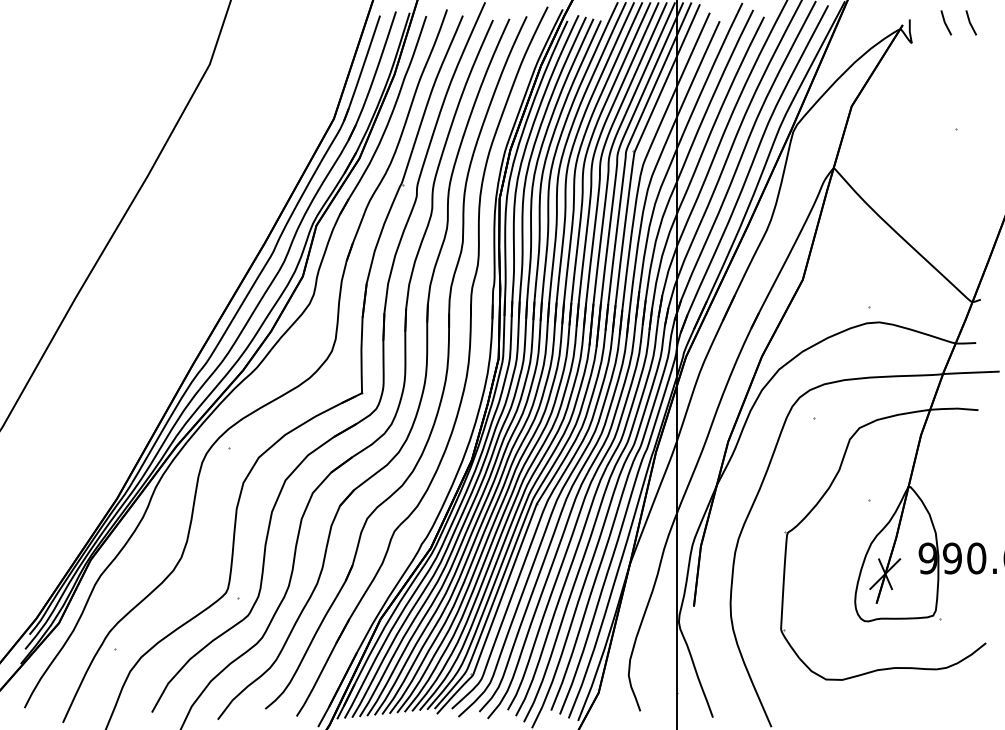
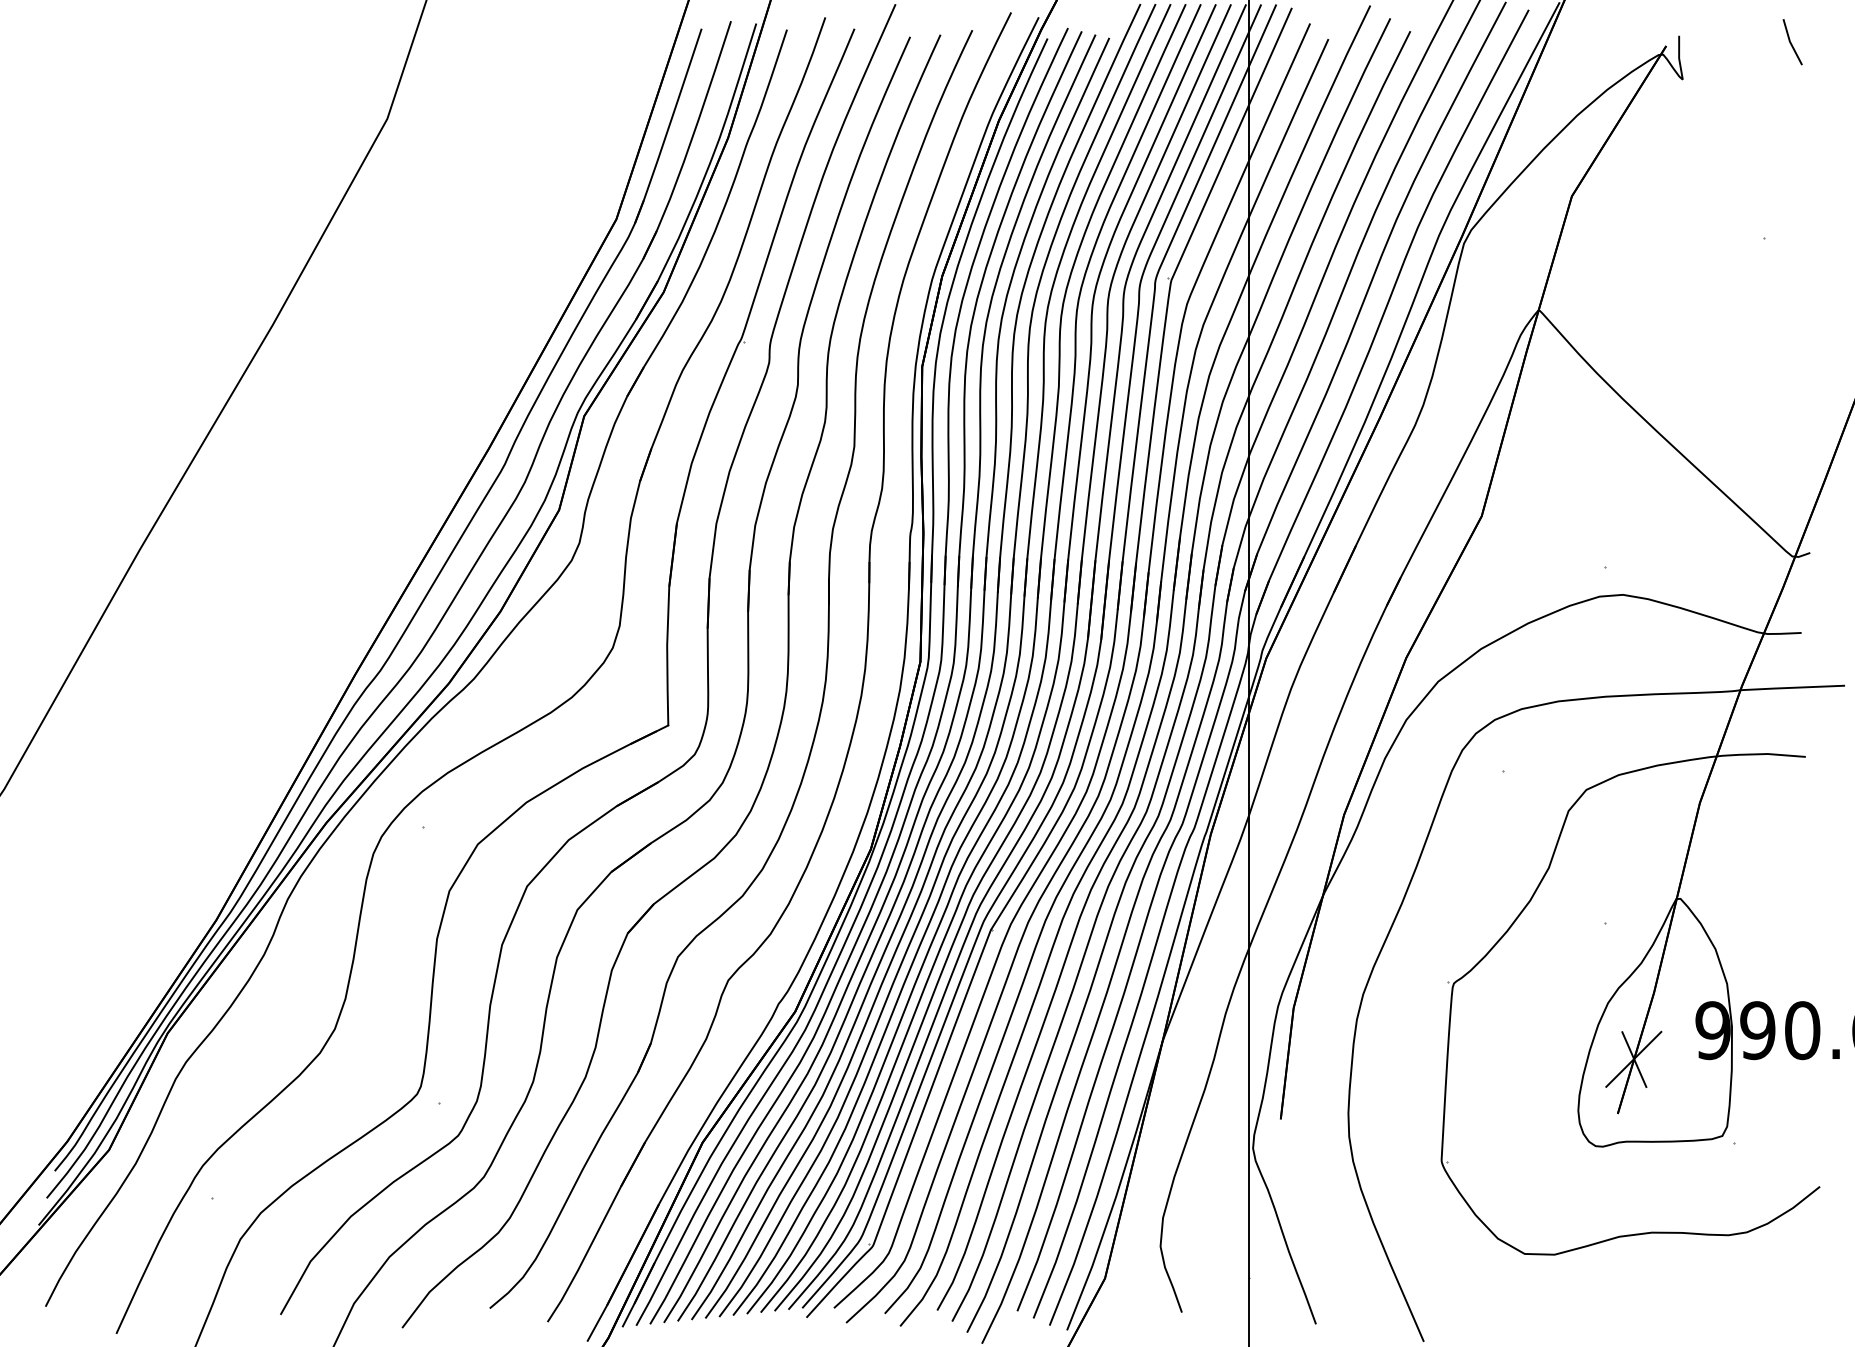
line: (945, 22) -> (1745, 41), removed

